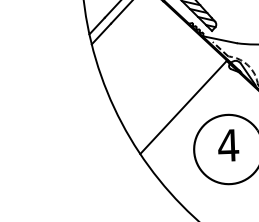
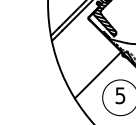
text: (228, 145) -> (120, 95), 4 -> 5

